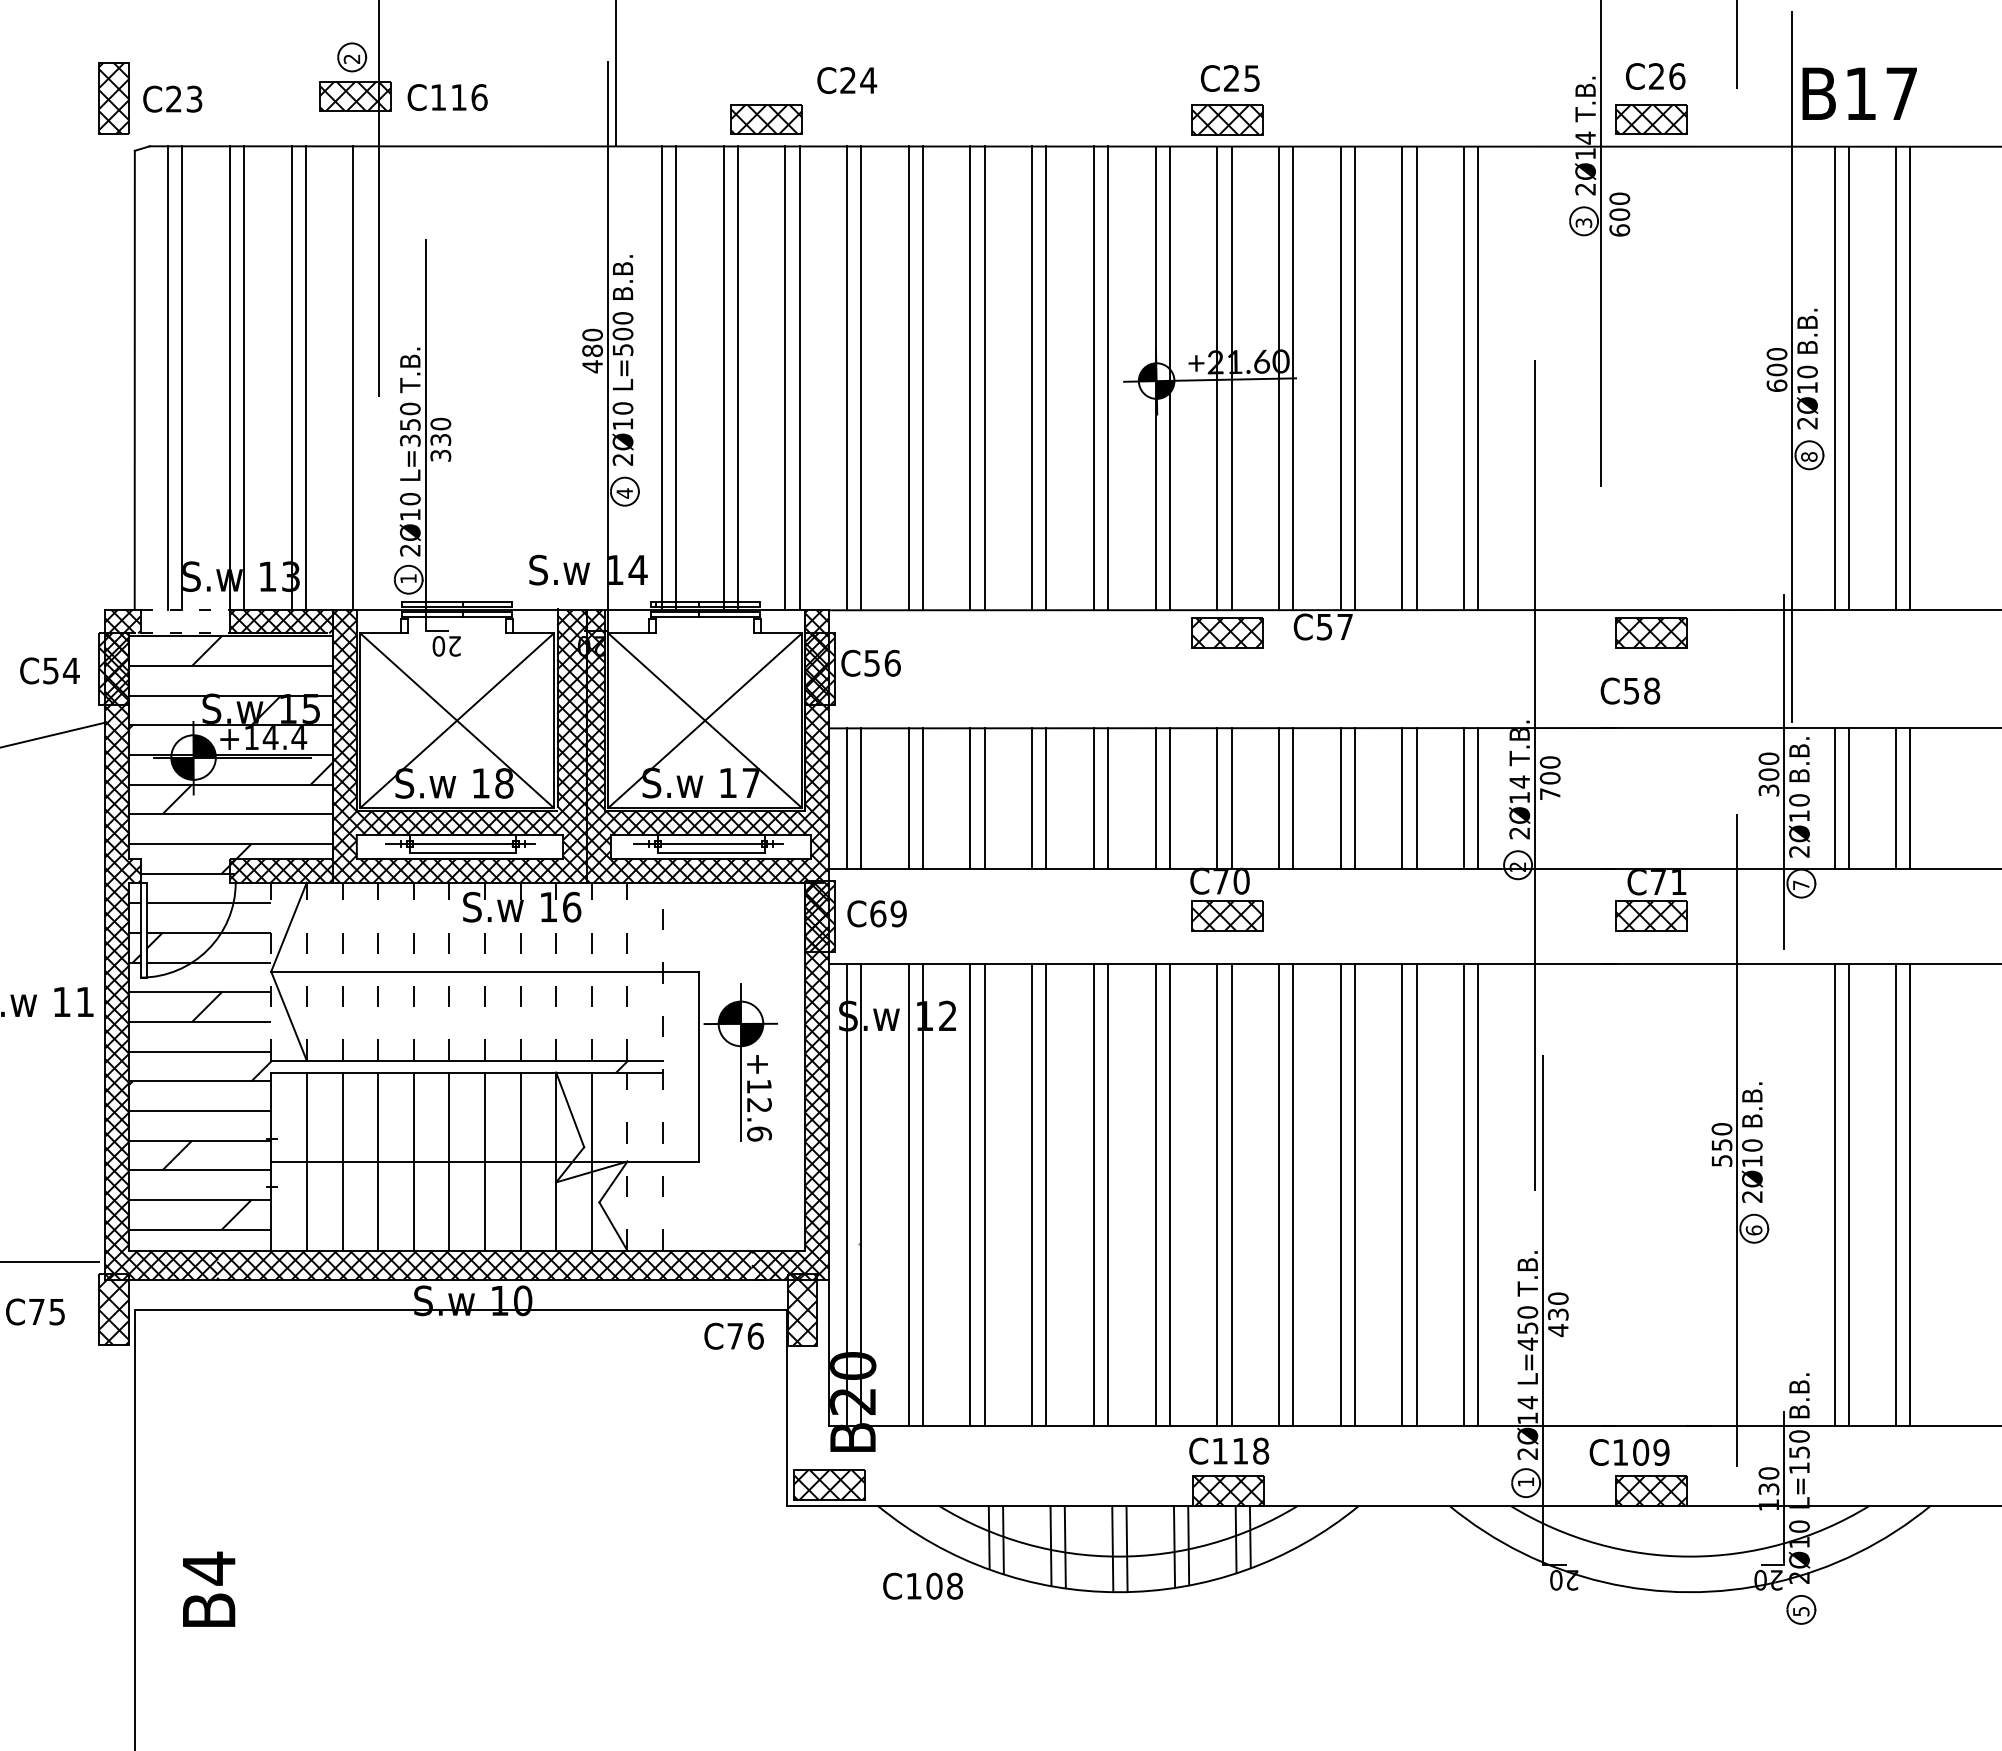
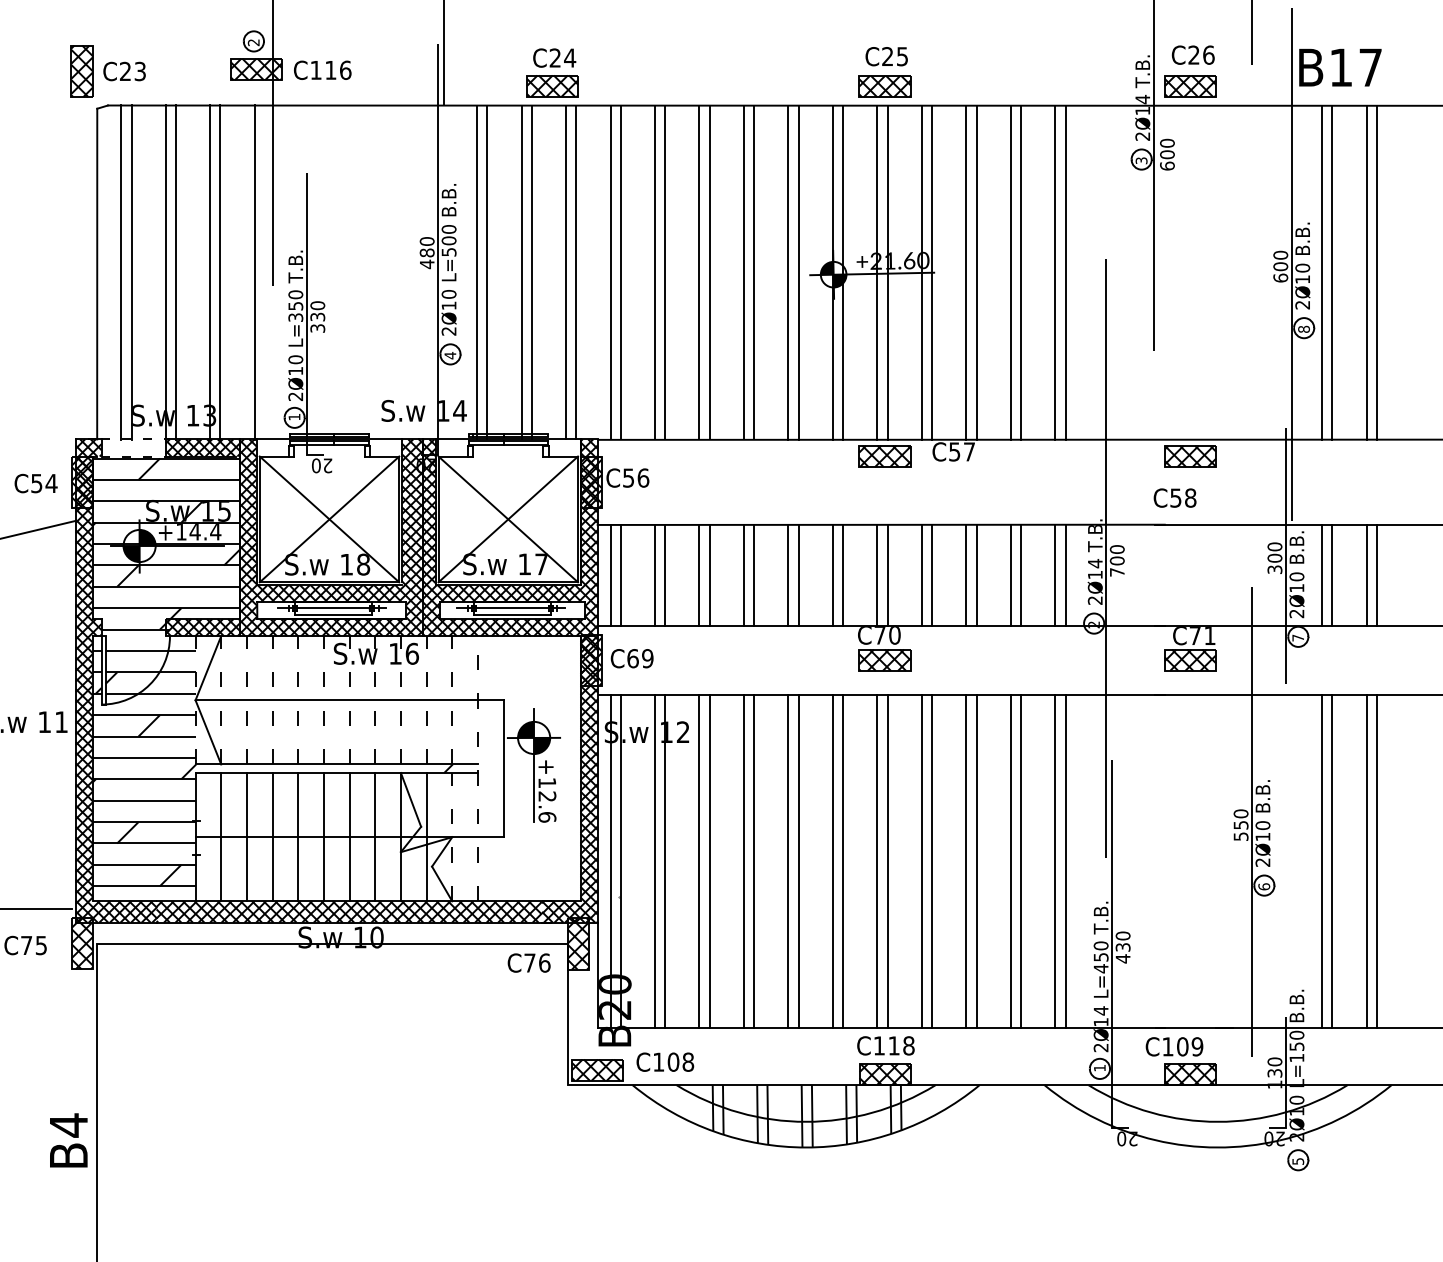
text: (846, 79) -> (554, 57), moved
text: (923, 1585) -> (665, 1061), moved
text: (208, 1589) -> (68, 1140), moved

